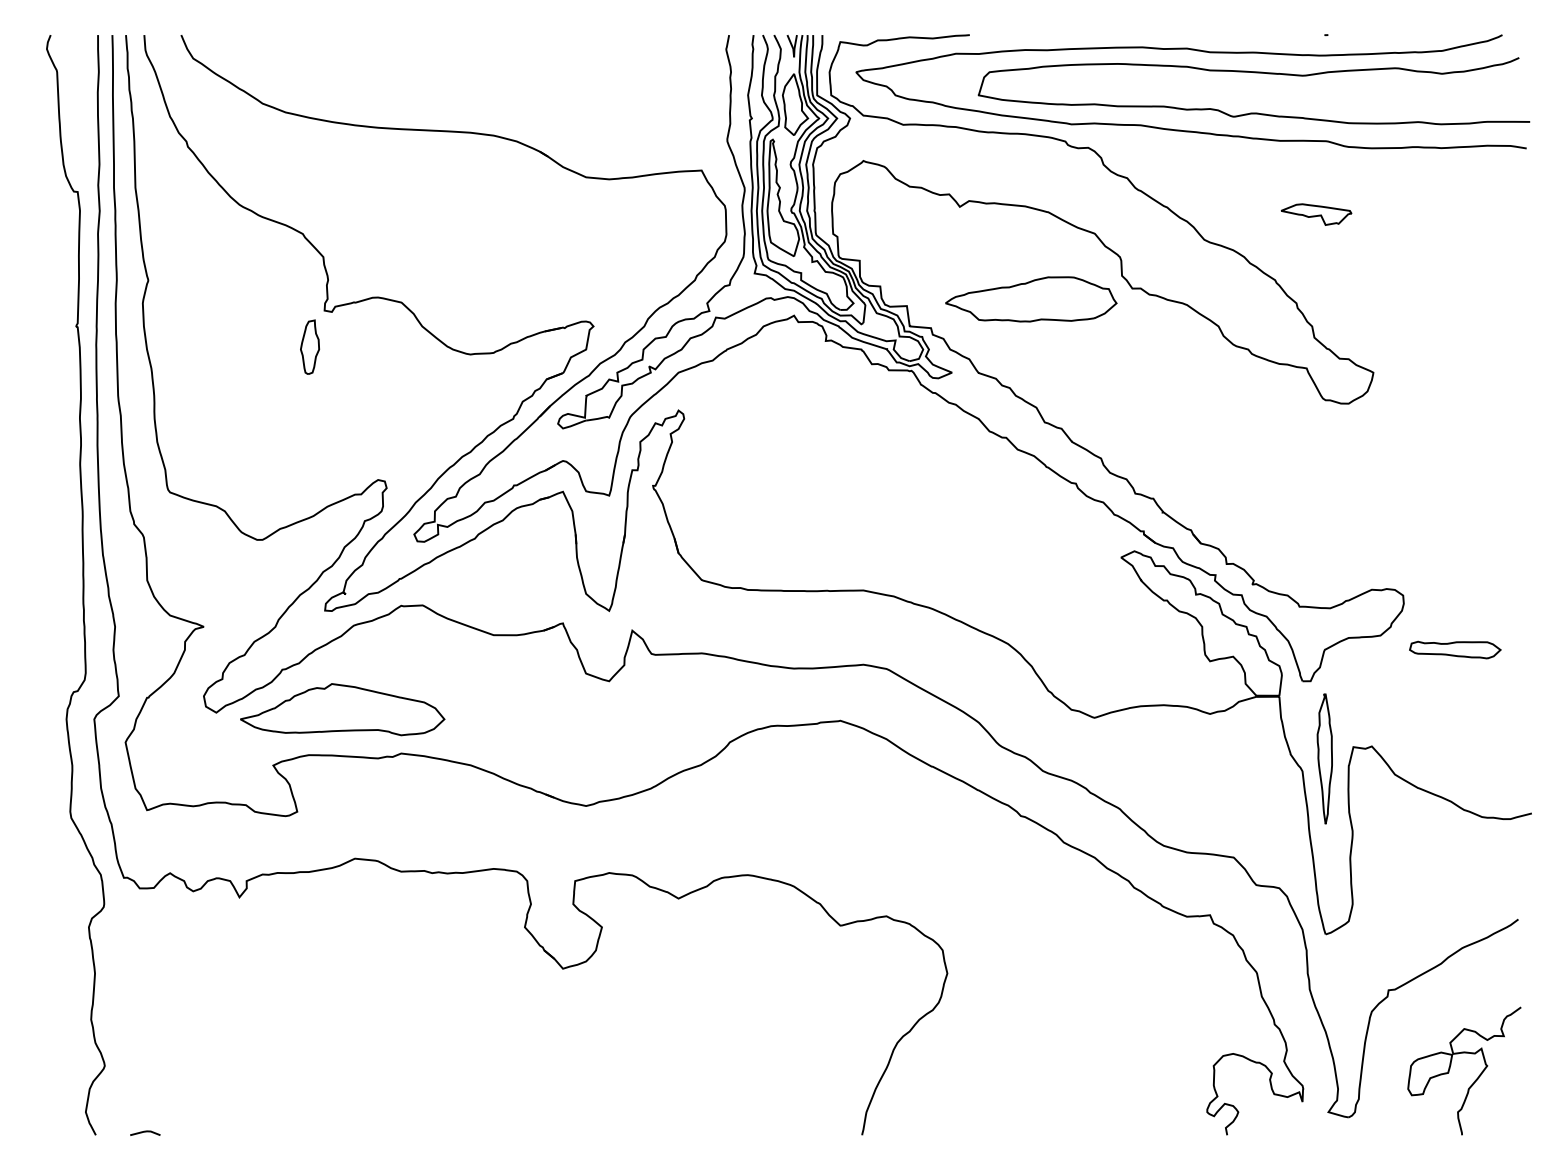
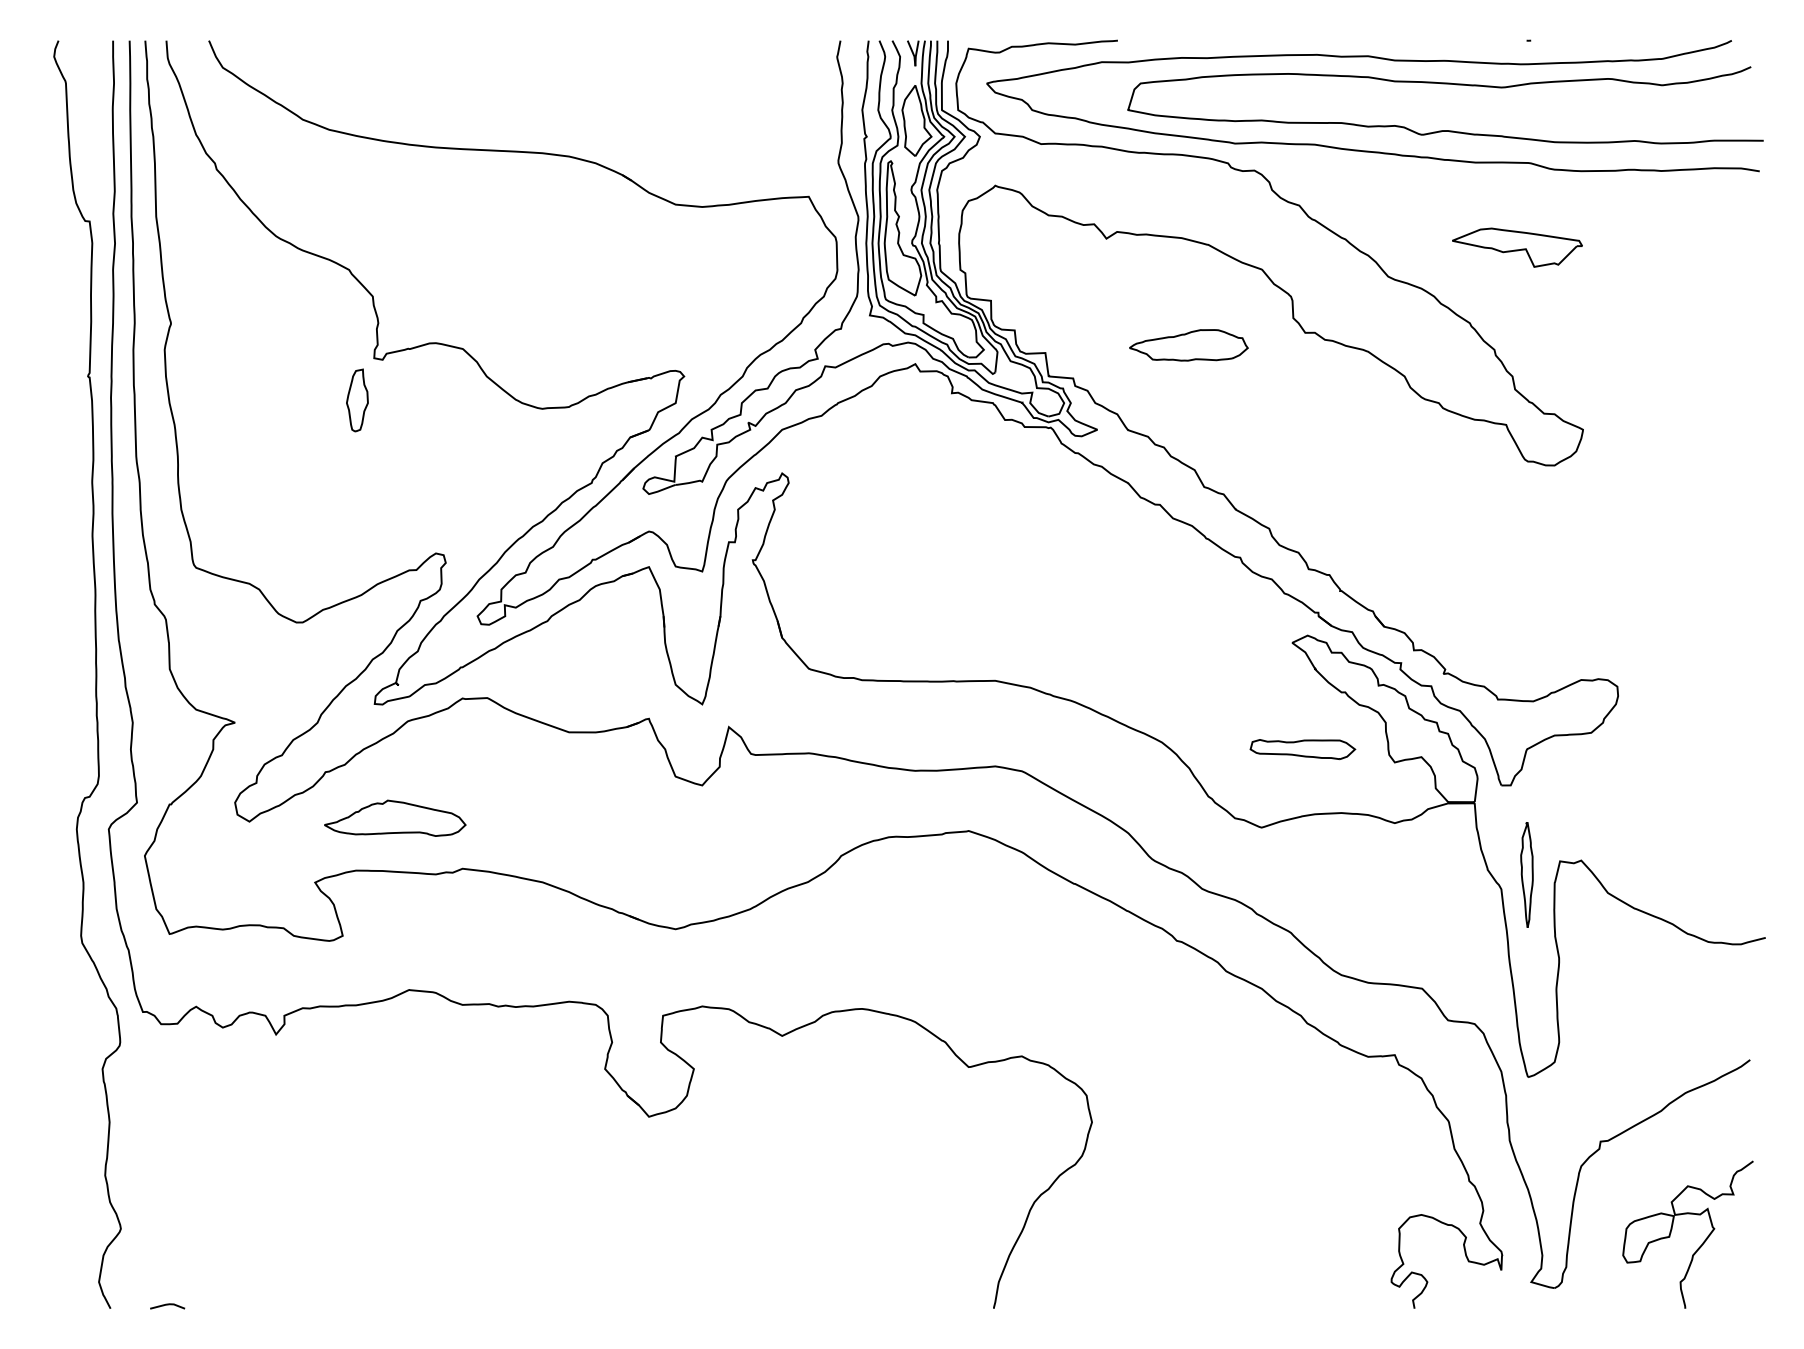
part: (1316, 214) -> (1517, 247), size x1.6
part: (1031, 299) -> (1188, 345), size x0.6
part: (1455, 649) -> (1303, 748), moved
part: (342, 709) -> (394, 817), size x0.6
part: (1324, 758) -> (1526, 874), size x0.7

